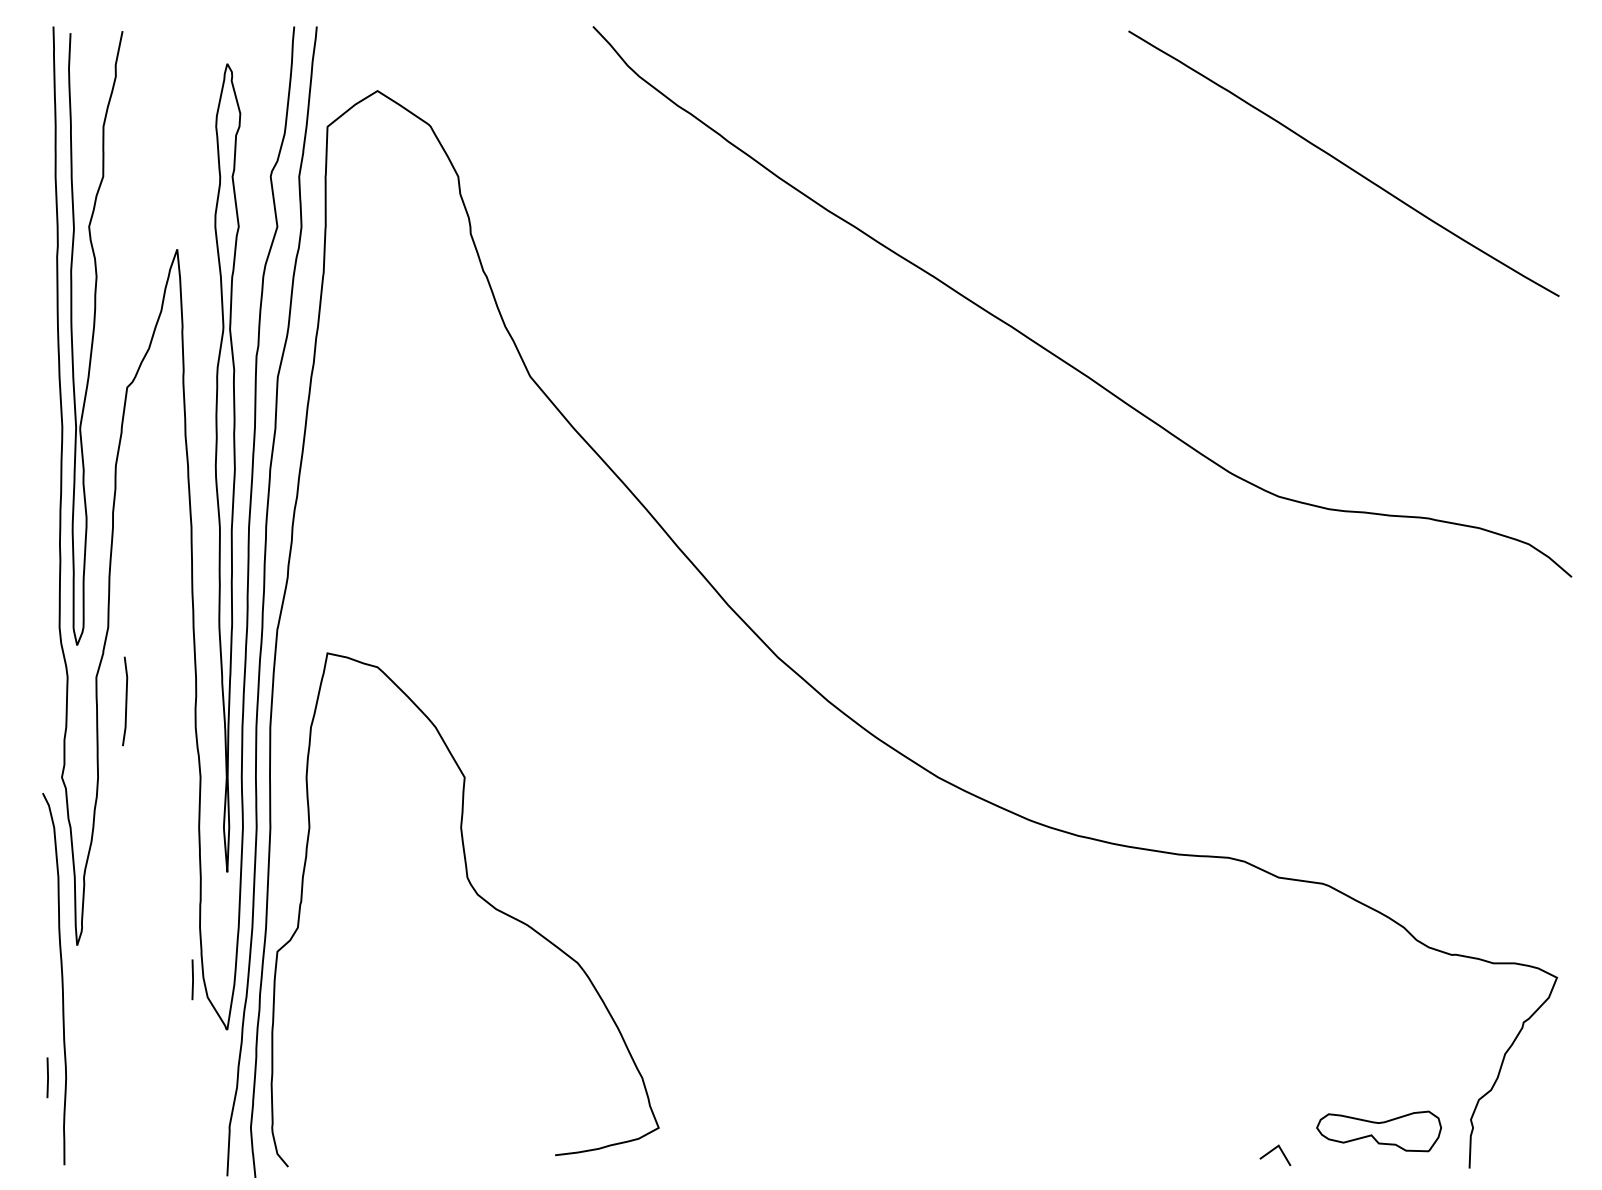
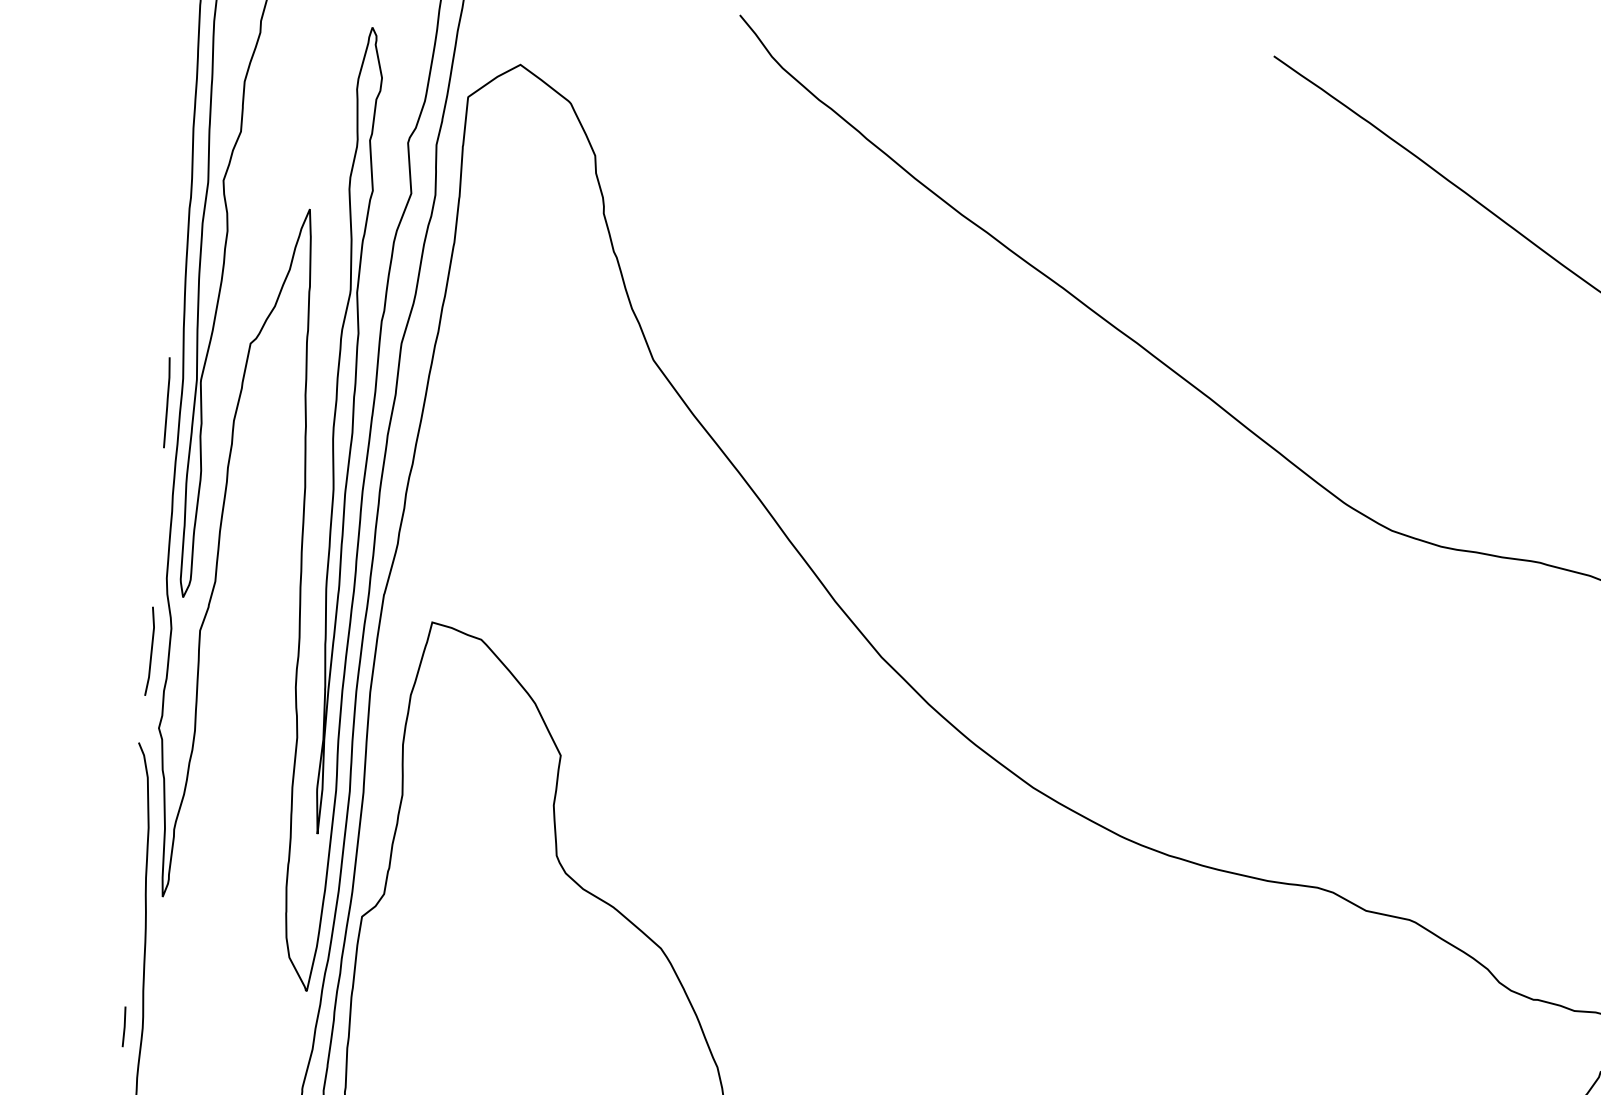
line: (47, 451) -> (166, 402), added
curve: (125, 701) -> (150, 651), moved
line: (192, 979) -> (275, 938), removed

